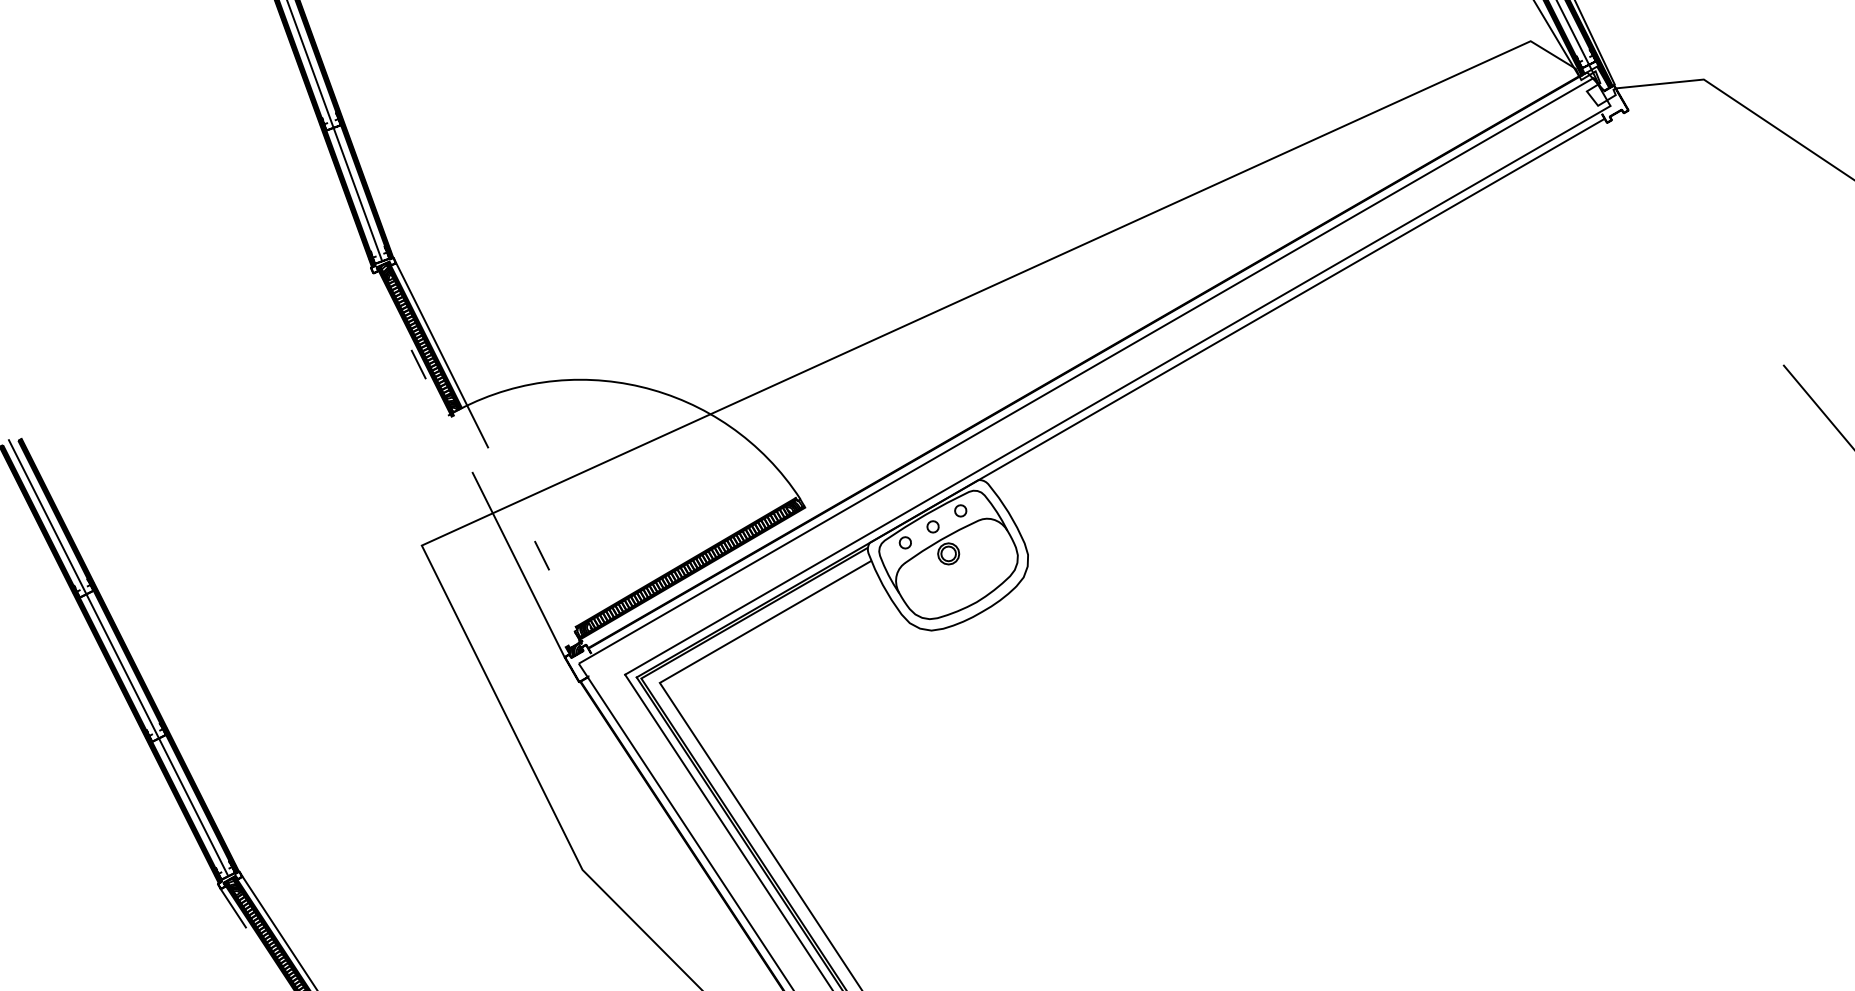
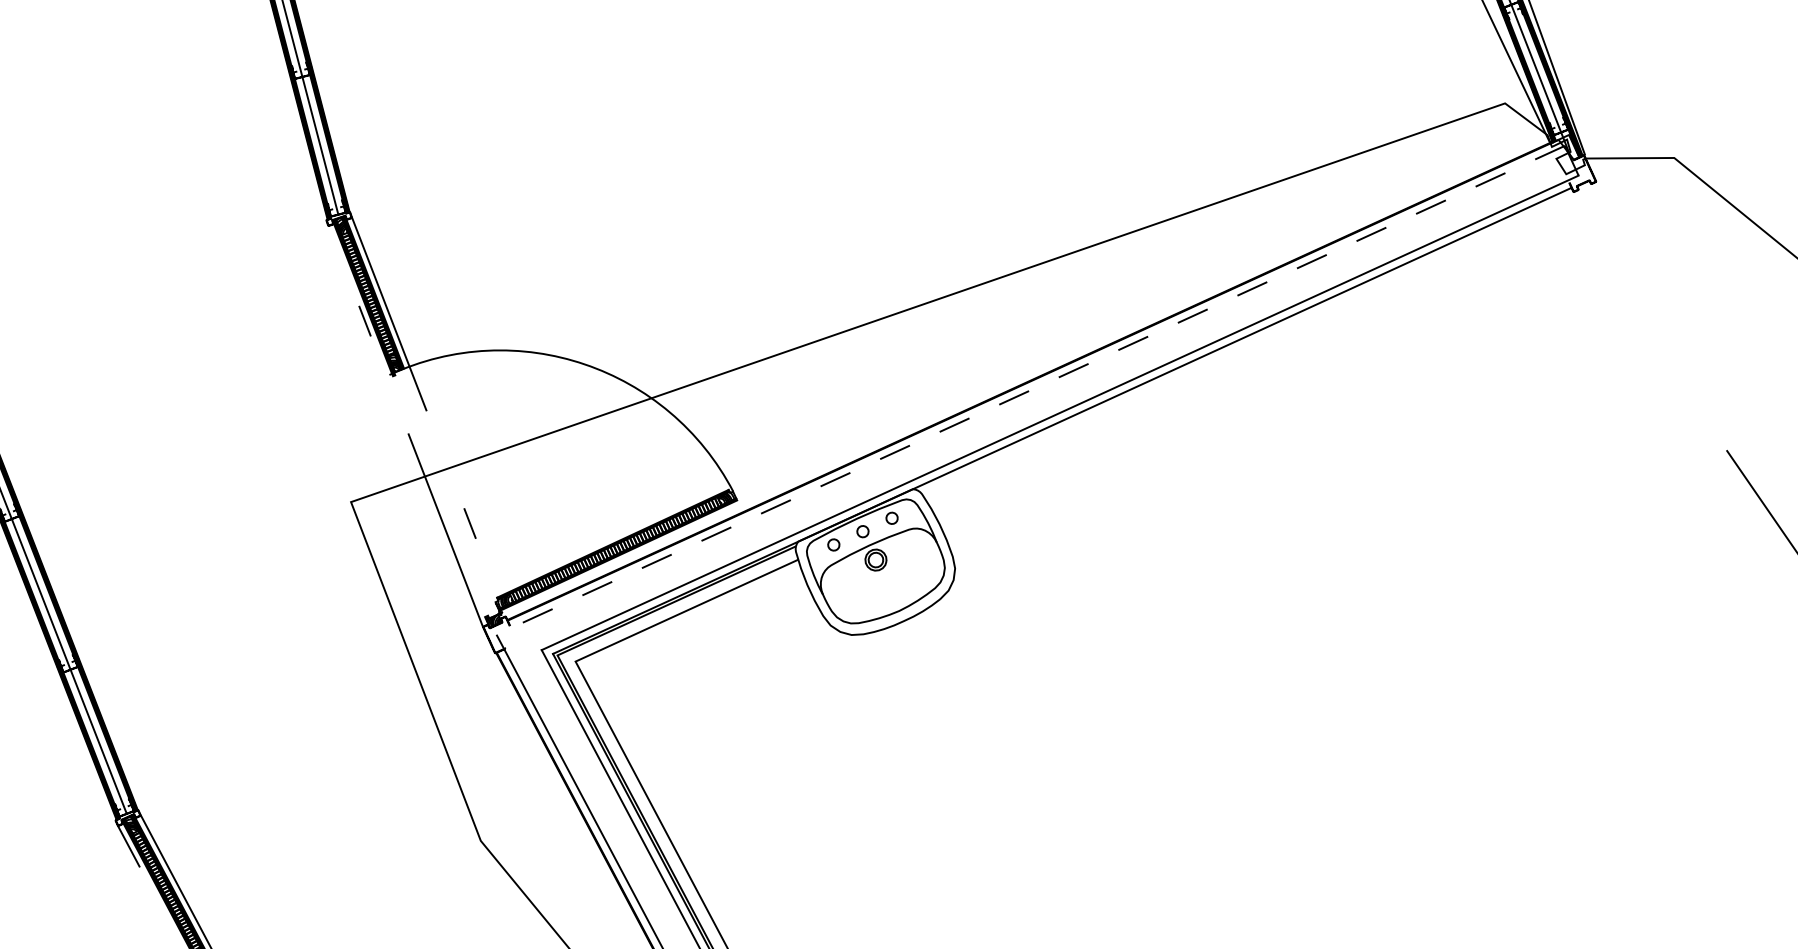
line: (1086, 370) -> (1030, 390), solid -> dashed

